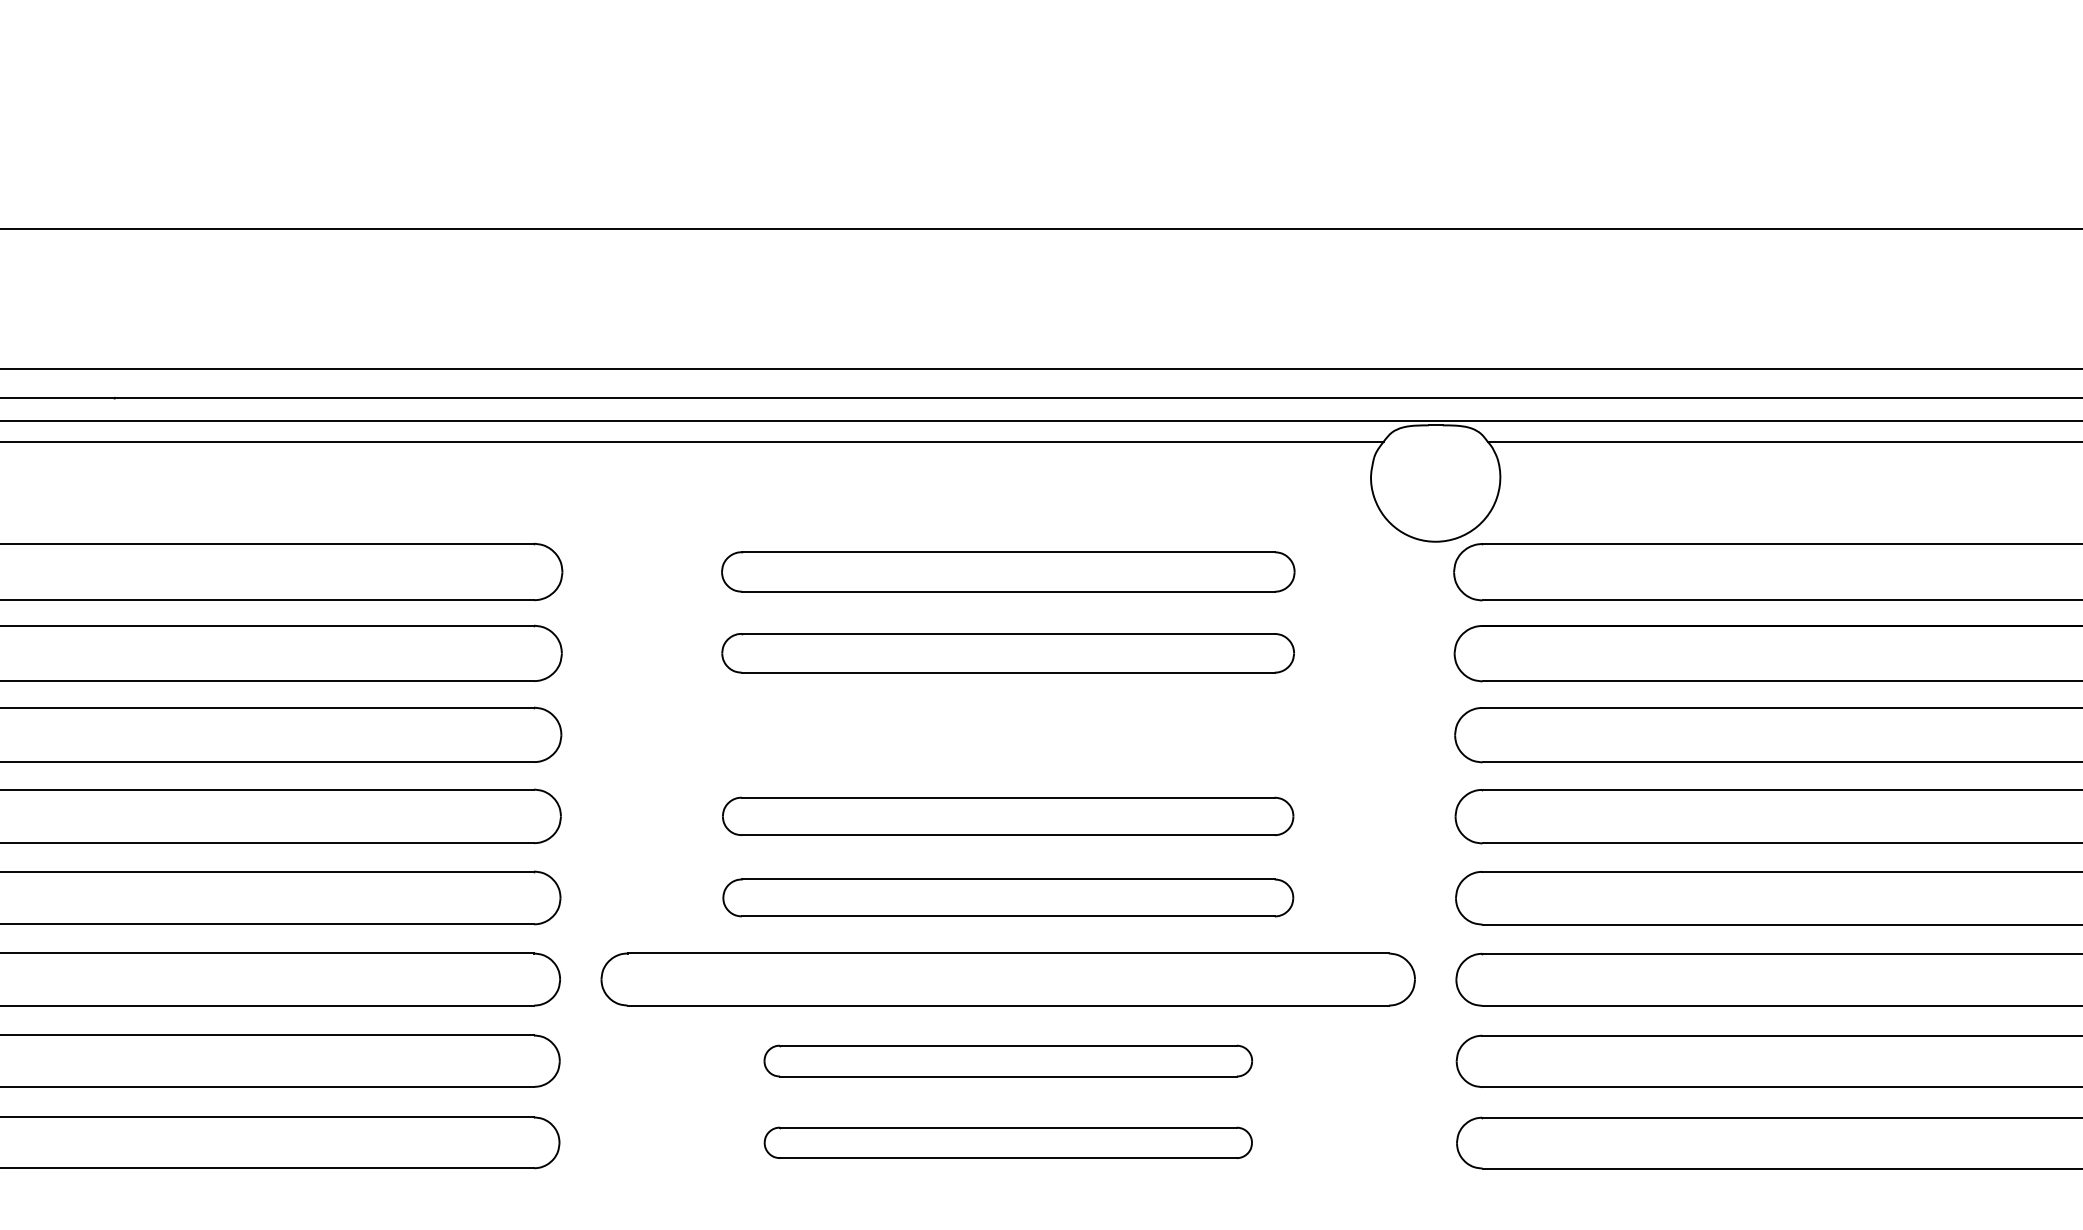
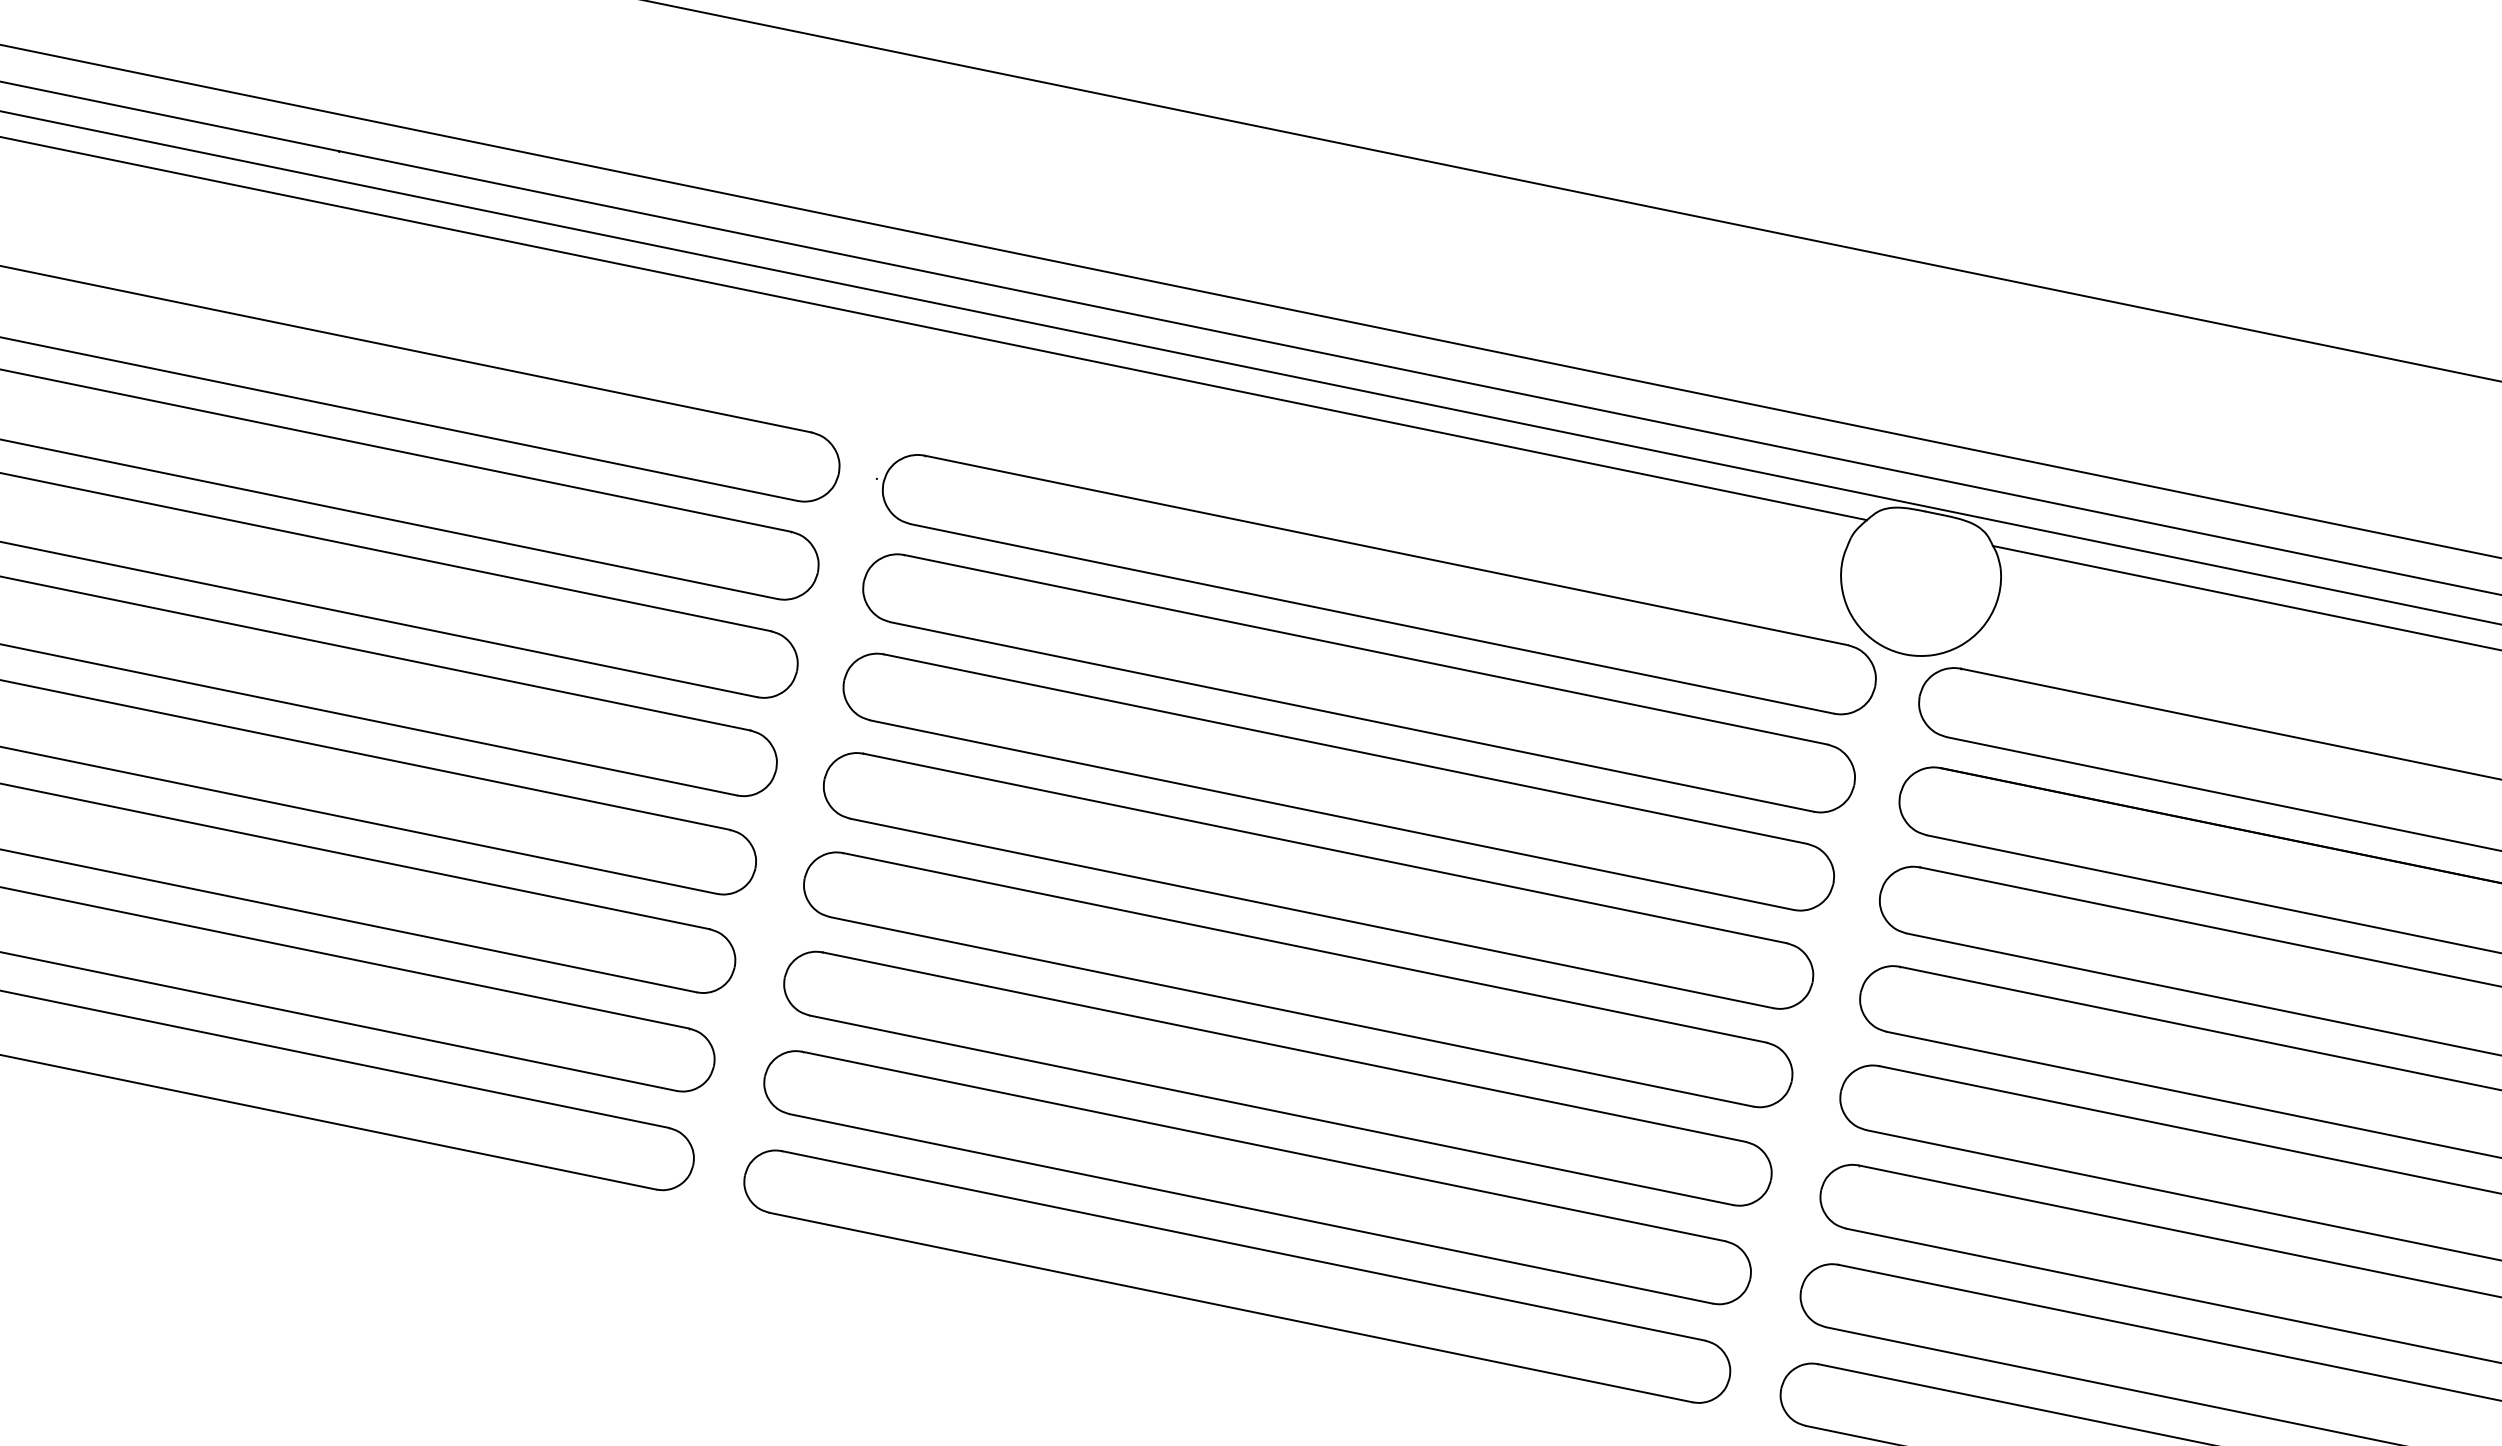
part: (1008, 571) -> (1379, 584), size x1.43
part: (1007, 652) -> (1358, 682), size x1.43
part: (1008, 734) -> (1339, 781), added
part: (1007, 816) -> (1317, 880), size x1.43
part: (1008, 897) -> (1298, 979), size x1.43
part: (1008, 1060) -> (1258, 1176), size x1.67
part: (1008, 1142) -> (1237, 1276), size x1.67

